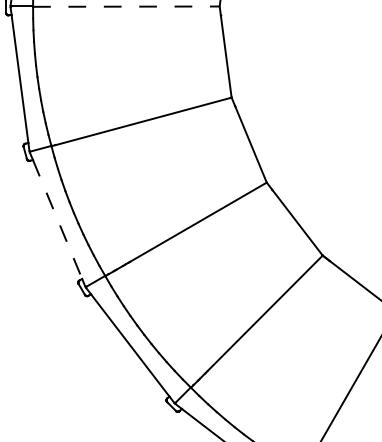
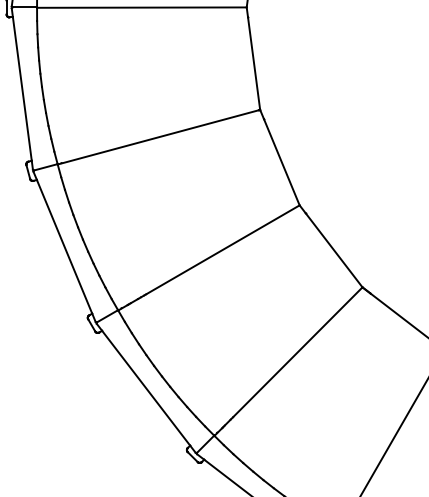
line: (126, 6) -> (142, 7), dashed -> solid
line: (57, 219) -> (64, 246), dashed -> solid

